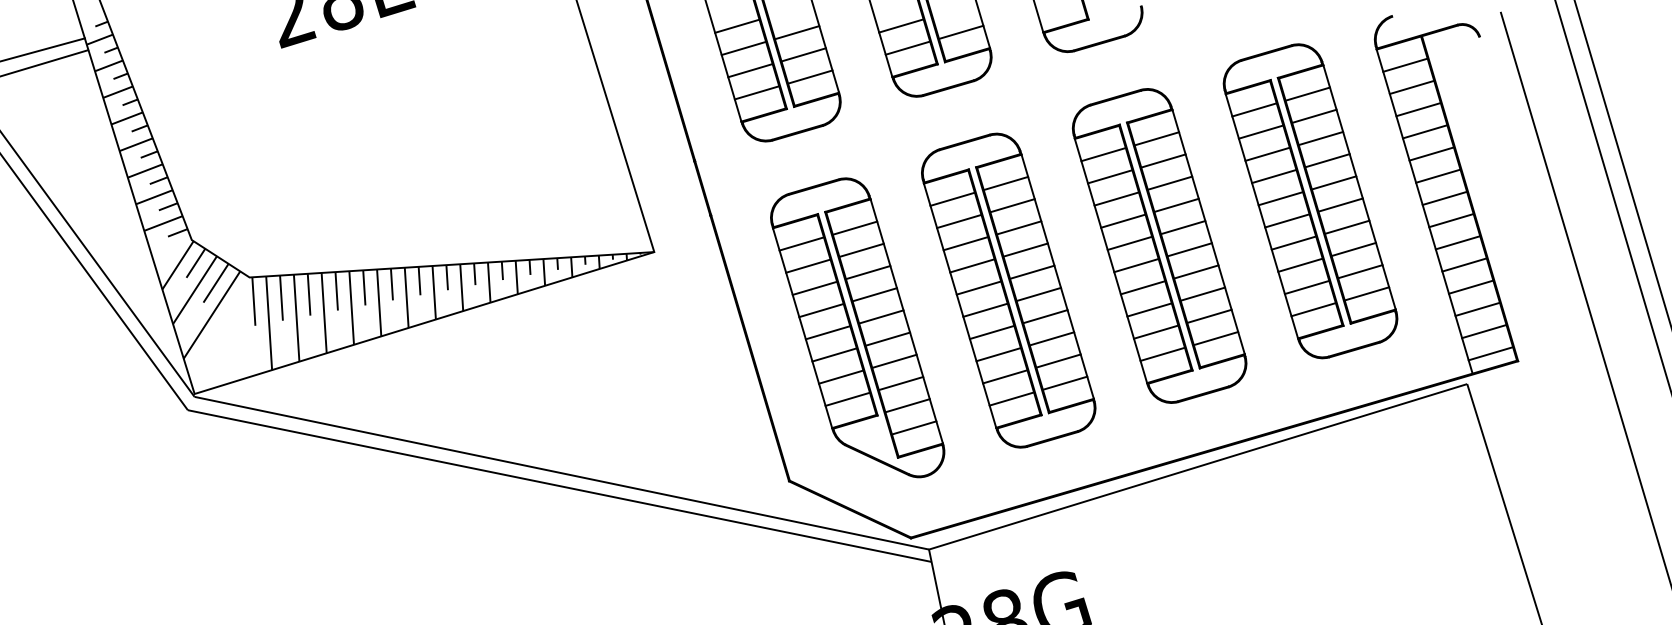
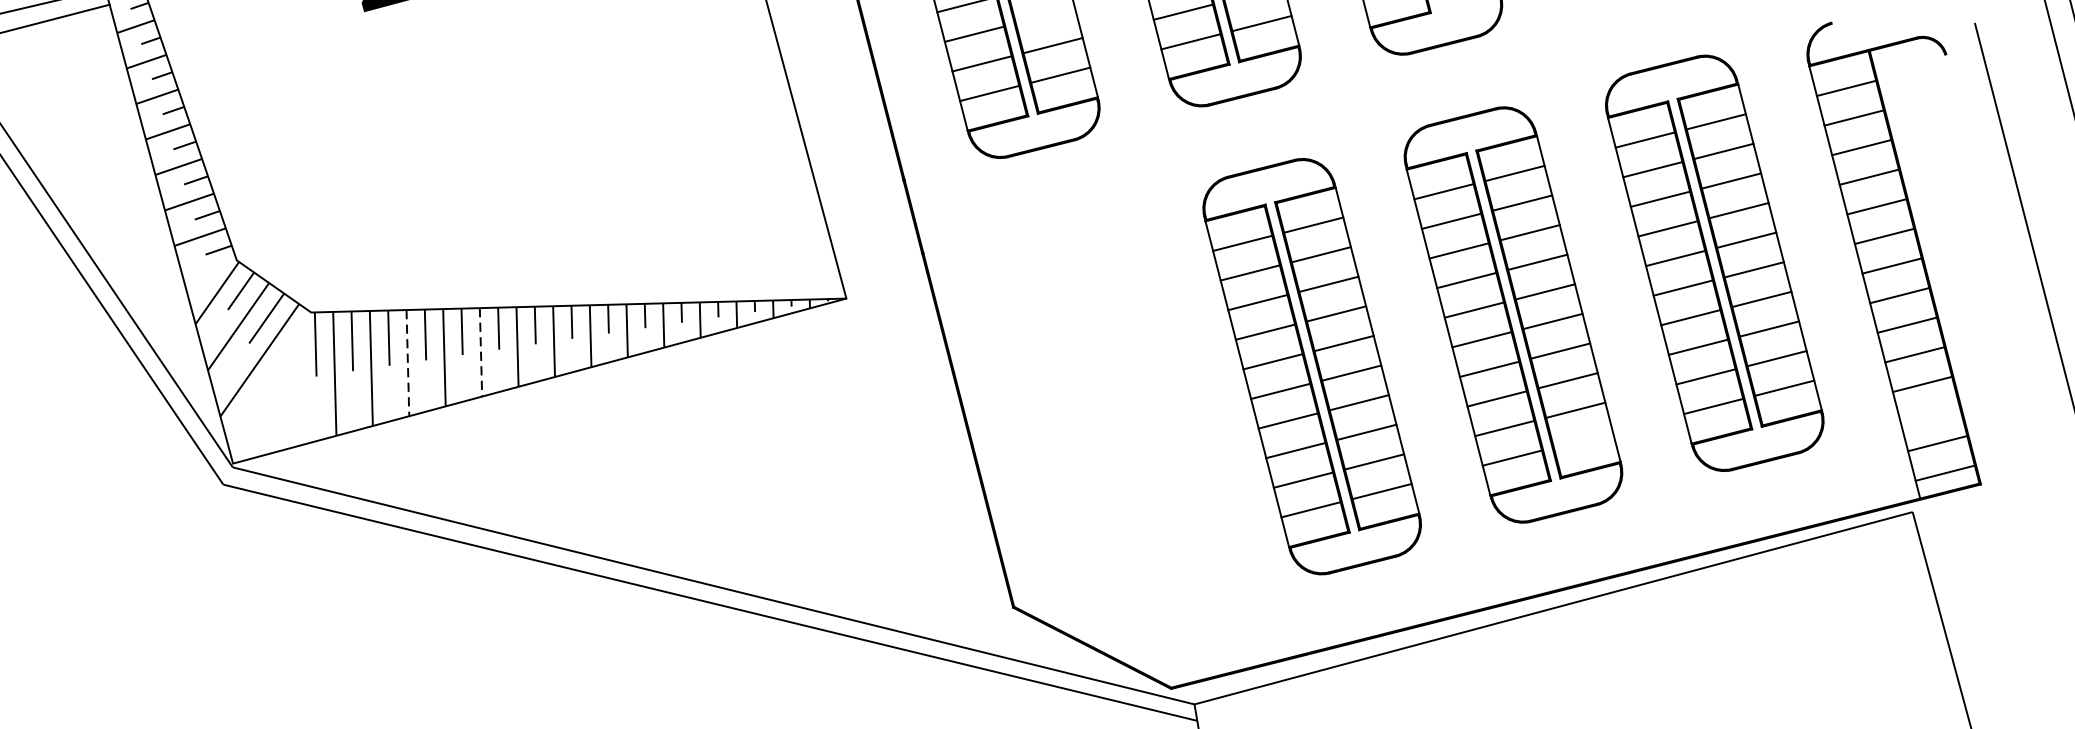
line: (796, 32) -> (1044, 15), removed
line: (379, 302) -> (481, 351), solid -> dashed
line: (1477, 308) -> (1929, 412), removed
line: (324, 313) -> (408, 363), solid -> dashed
part: (857, 327) -> (1110, 407), removed
line: (1215, 338) -> (1582, 439), removed

